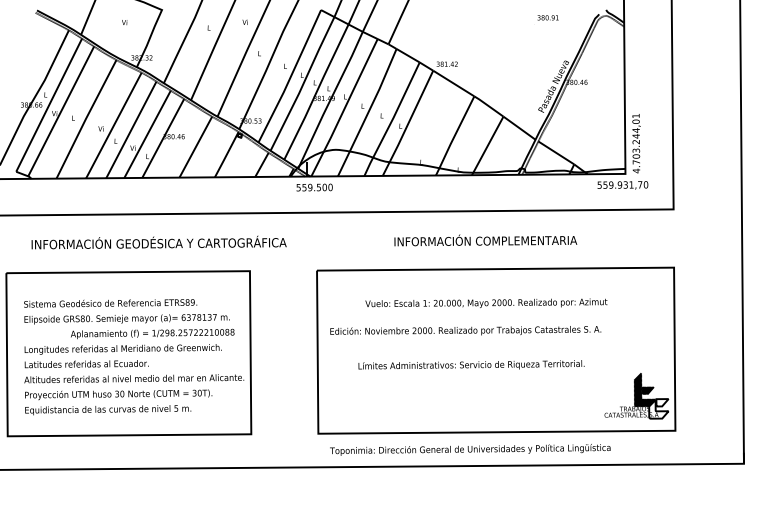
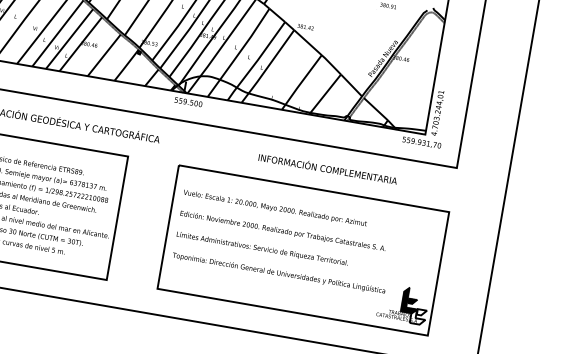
text: (485, 240) -> (327, 168), moved
text: (486, 302) -> (275, 207), moved
text: (471, 364) -> (262, 248), moved
text: (470, 449) -> (279, 273), moved

